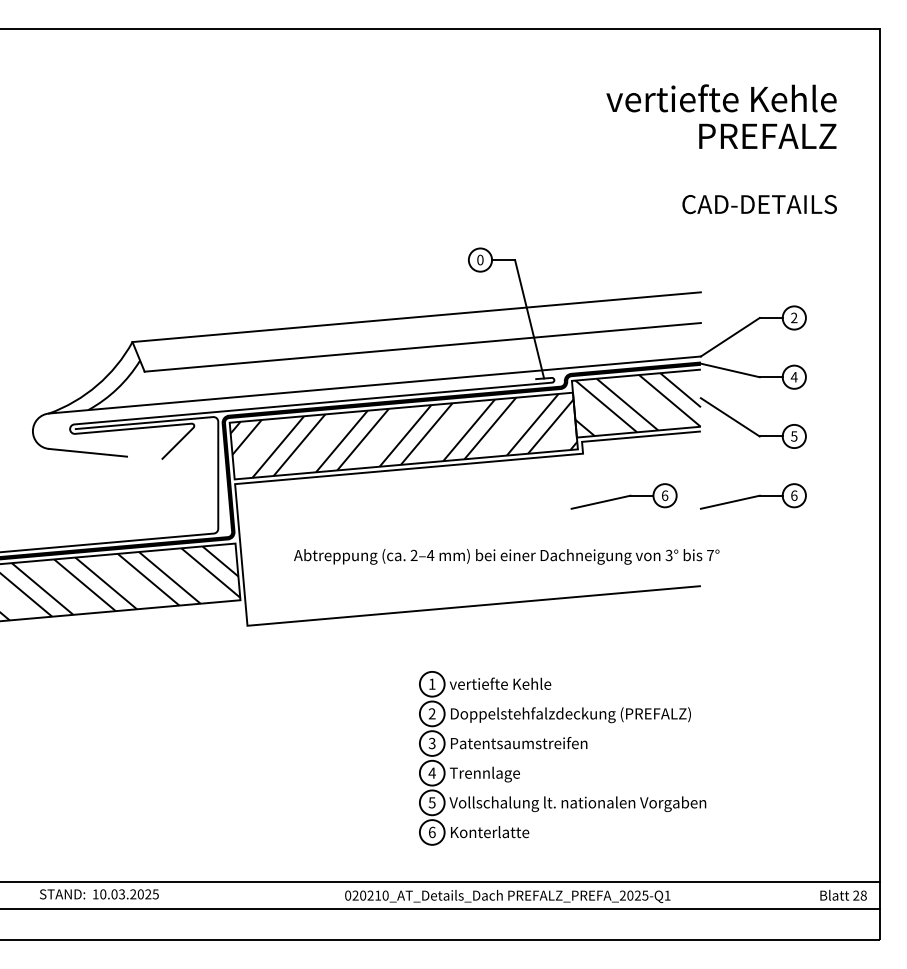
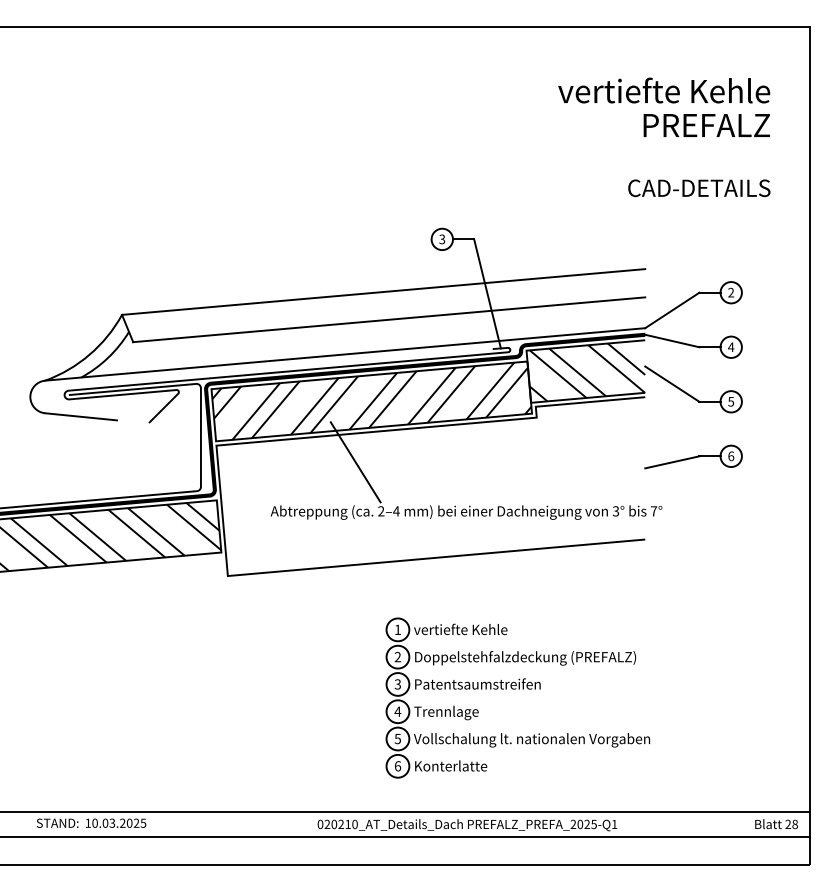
text: (480, 260) -> (442, 239), 0 -> 3
part: (624, 495) -> (574, 456), removed
line: (386, 502) -> (355, 462), added

